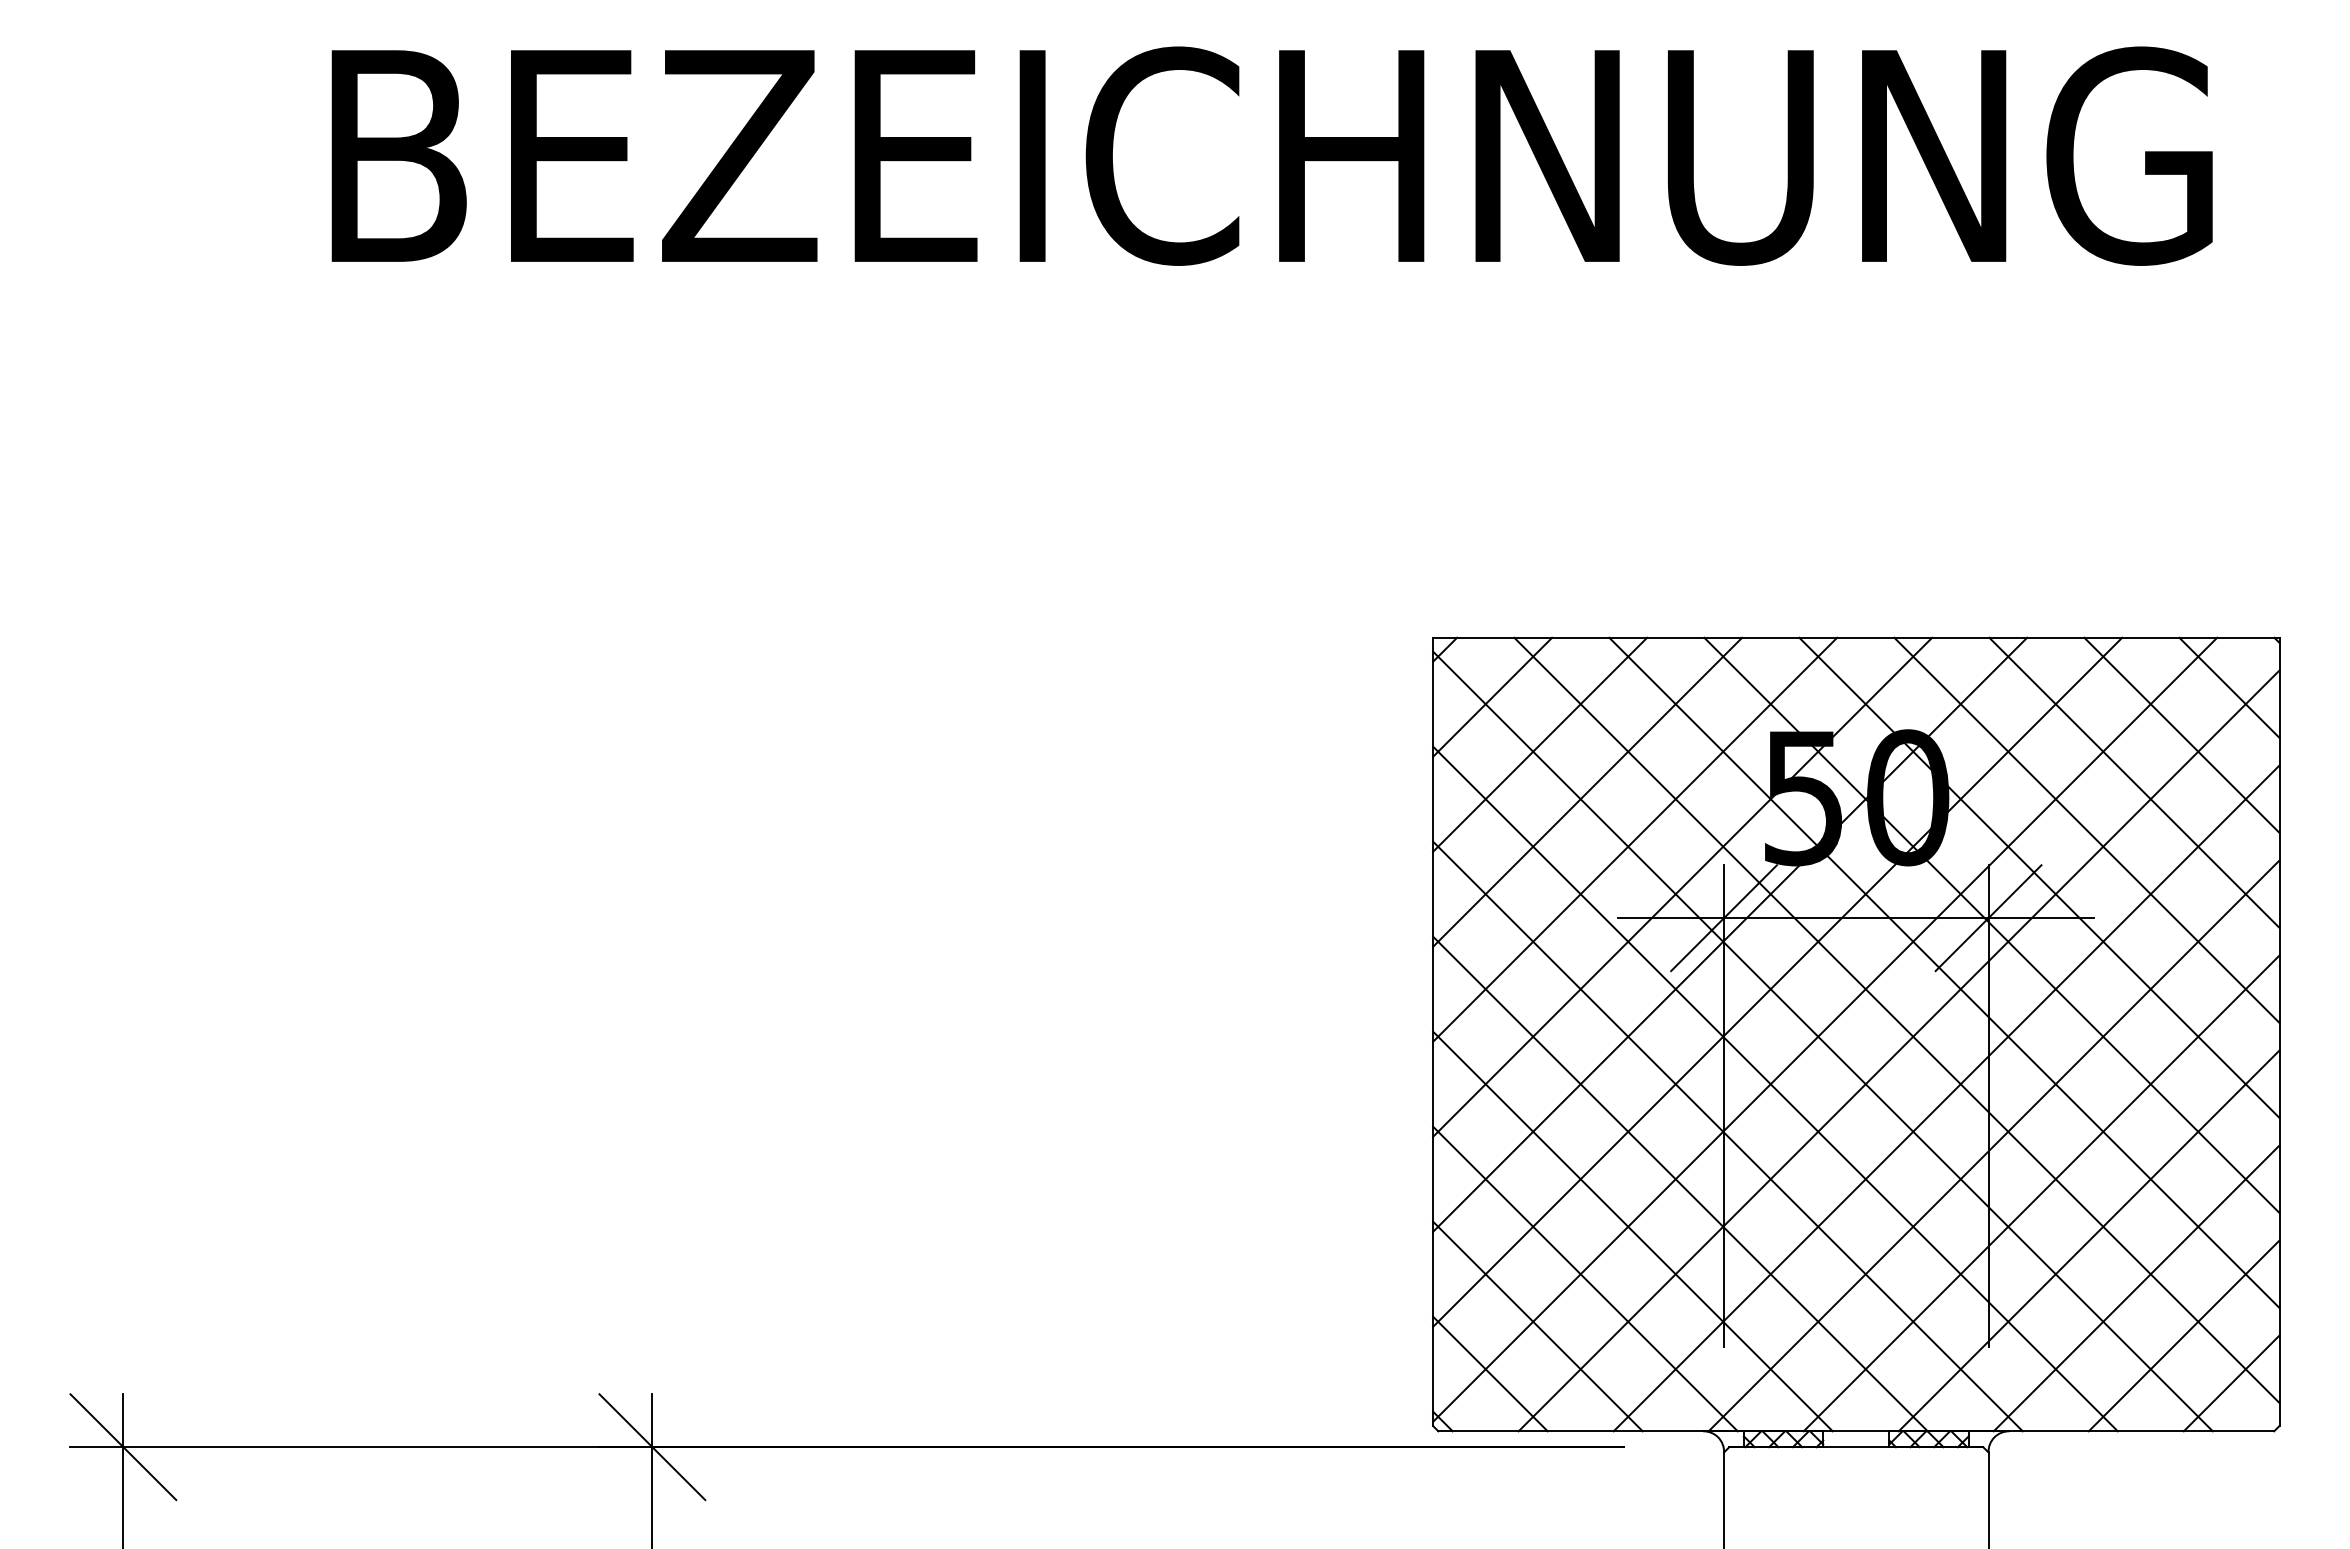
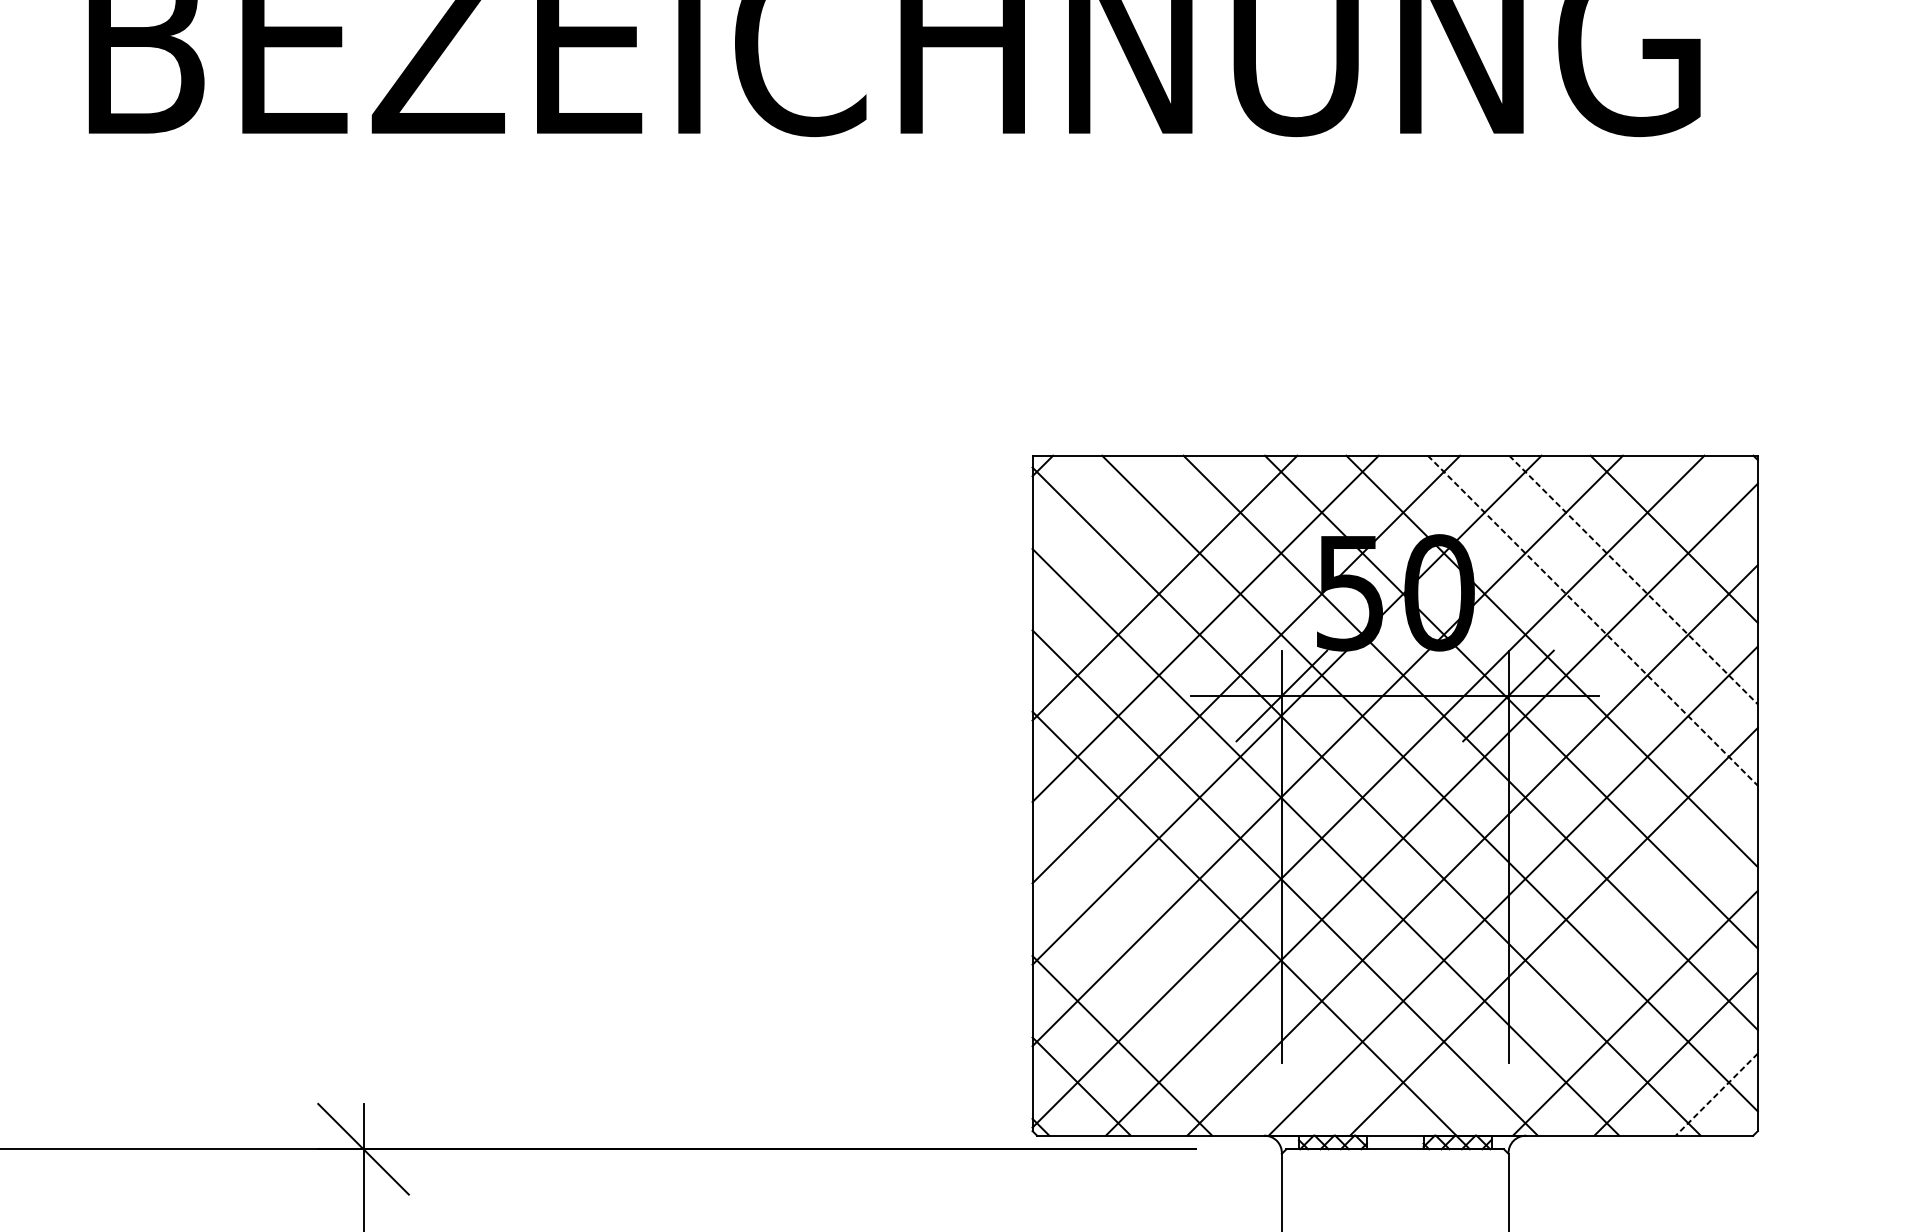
line: (2229, 687) -> (1714, 498), removed
line: (1492, 696) -> (1083, 506), removed
line: (1540, 744) -> (1124, 547), removed
line: (2134, 783) -> (1633, 580), solid -> dashed
line: (2087, 830) -> (1593, 620), solid -> dashed
line: (1632, 1231) -> (1203, 964), removed
line: (2088, 1240) -> (1594, 972), removed
line: (1585, 1278) -> (1163, 1004), removed
line: (2231, 1383) -> (1716, 1094), solid -> dashed

